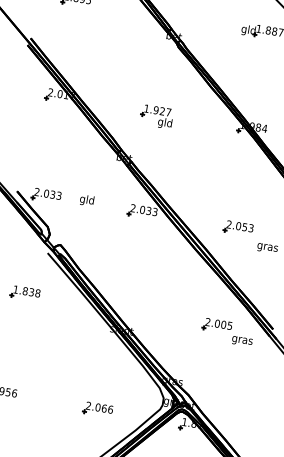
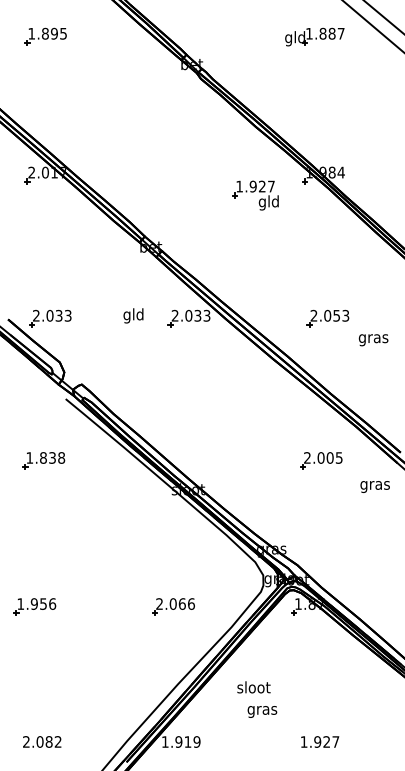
part: (156, 116) -> (255, 195), moved
text: (87, 200) -> (133, 315), moved
text: (241, 341) -> (374, 486), moved

